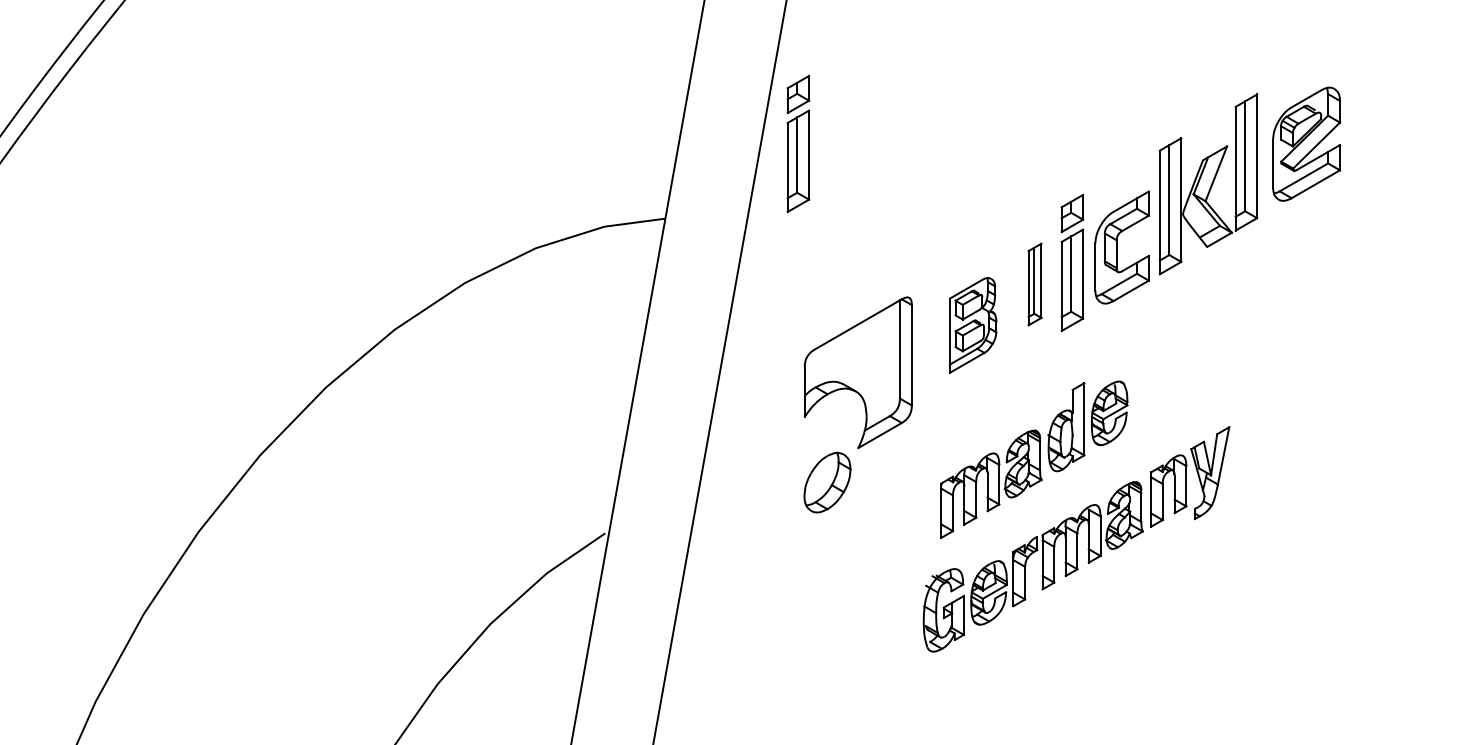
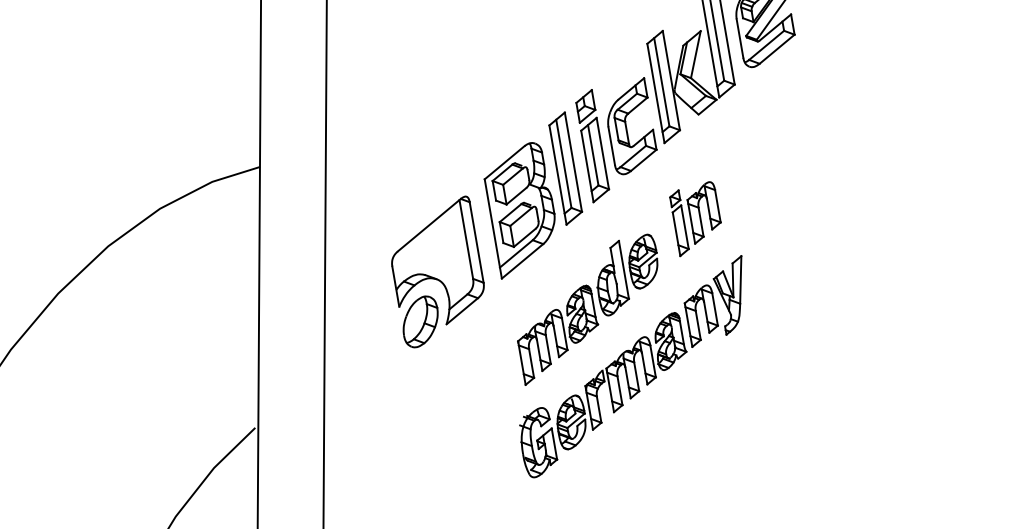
part: (798, 143) -> (356, 88), removed
part: (1034, 284) -> (565, 168), size x1.67
part: (972, 325) -> (521, 210), size x1.67
part: (1183, 372) -> (697, 218), added
part: (827, 482) -> (420, 321), moved

